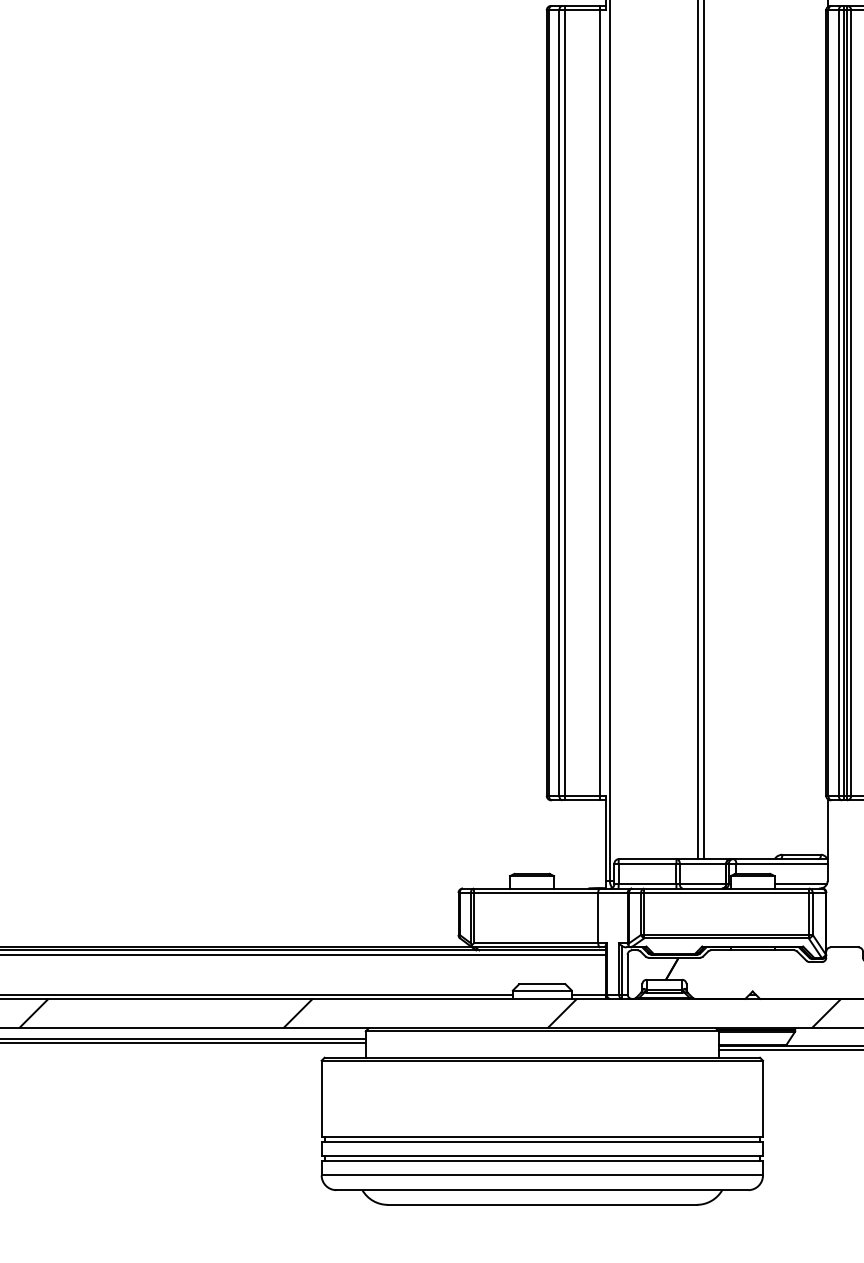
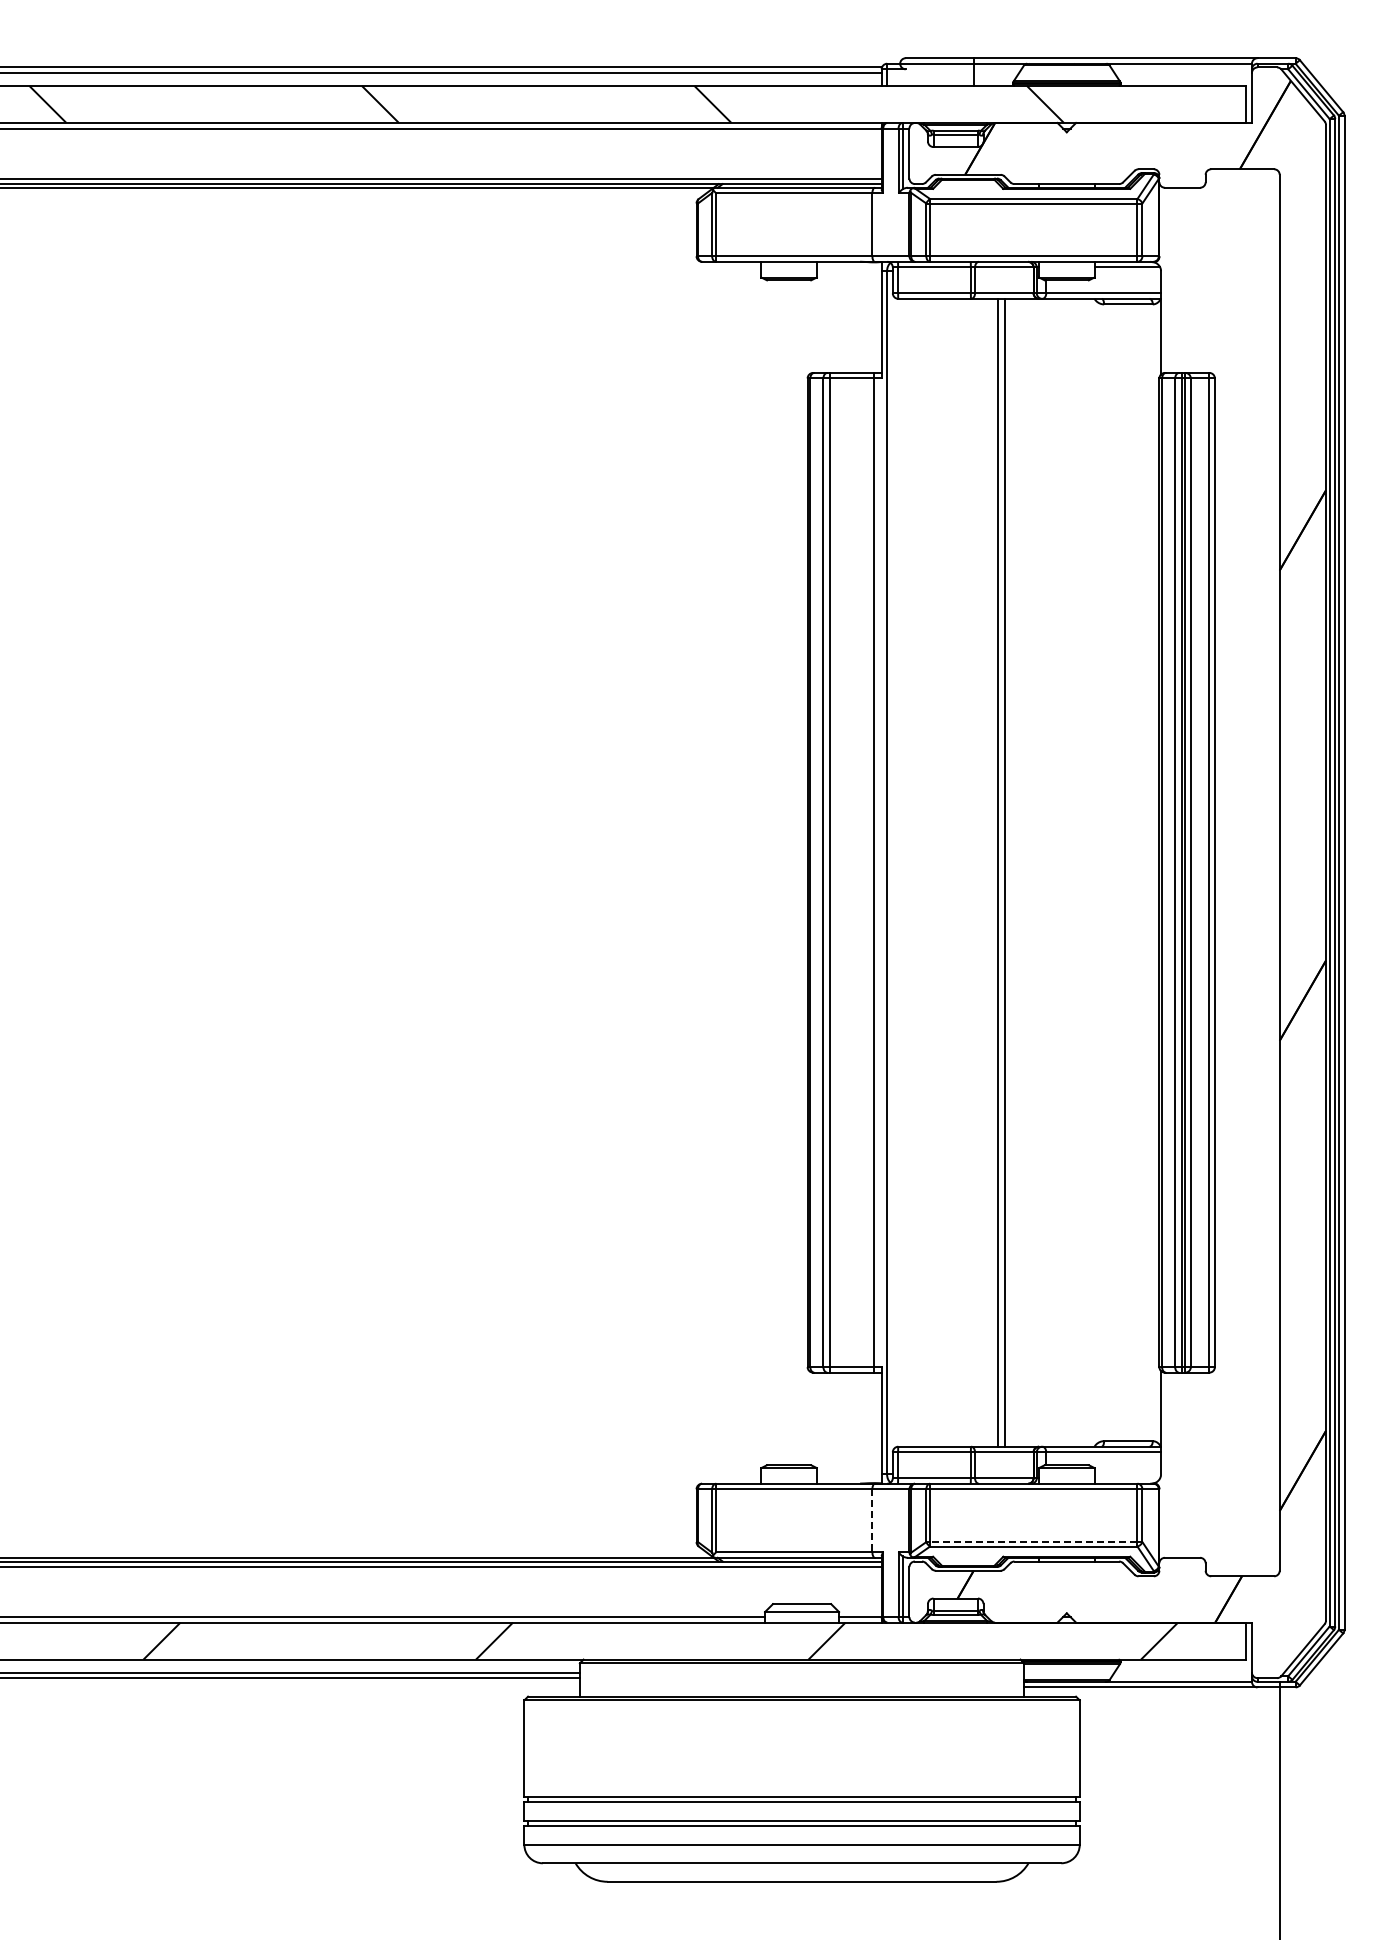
line: (800, 884) -> (1127, 1478), removed
line: (598, 918) -> (872, 1521), solid -> dashed
line: (726, 935) -> (1033, 1542), solid -> dashed

